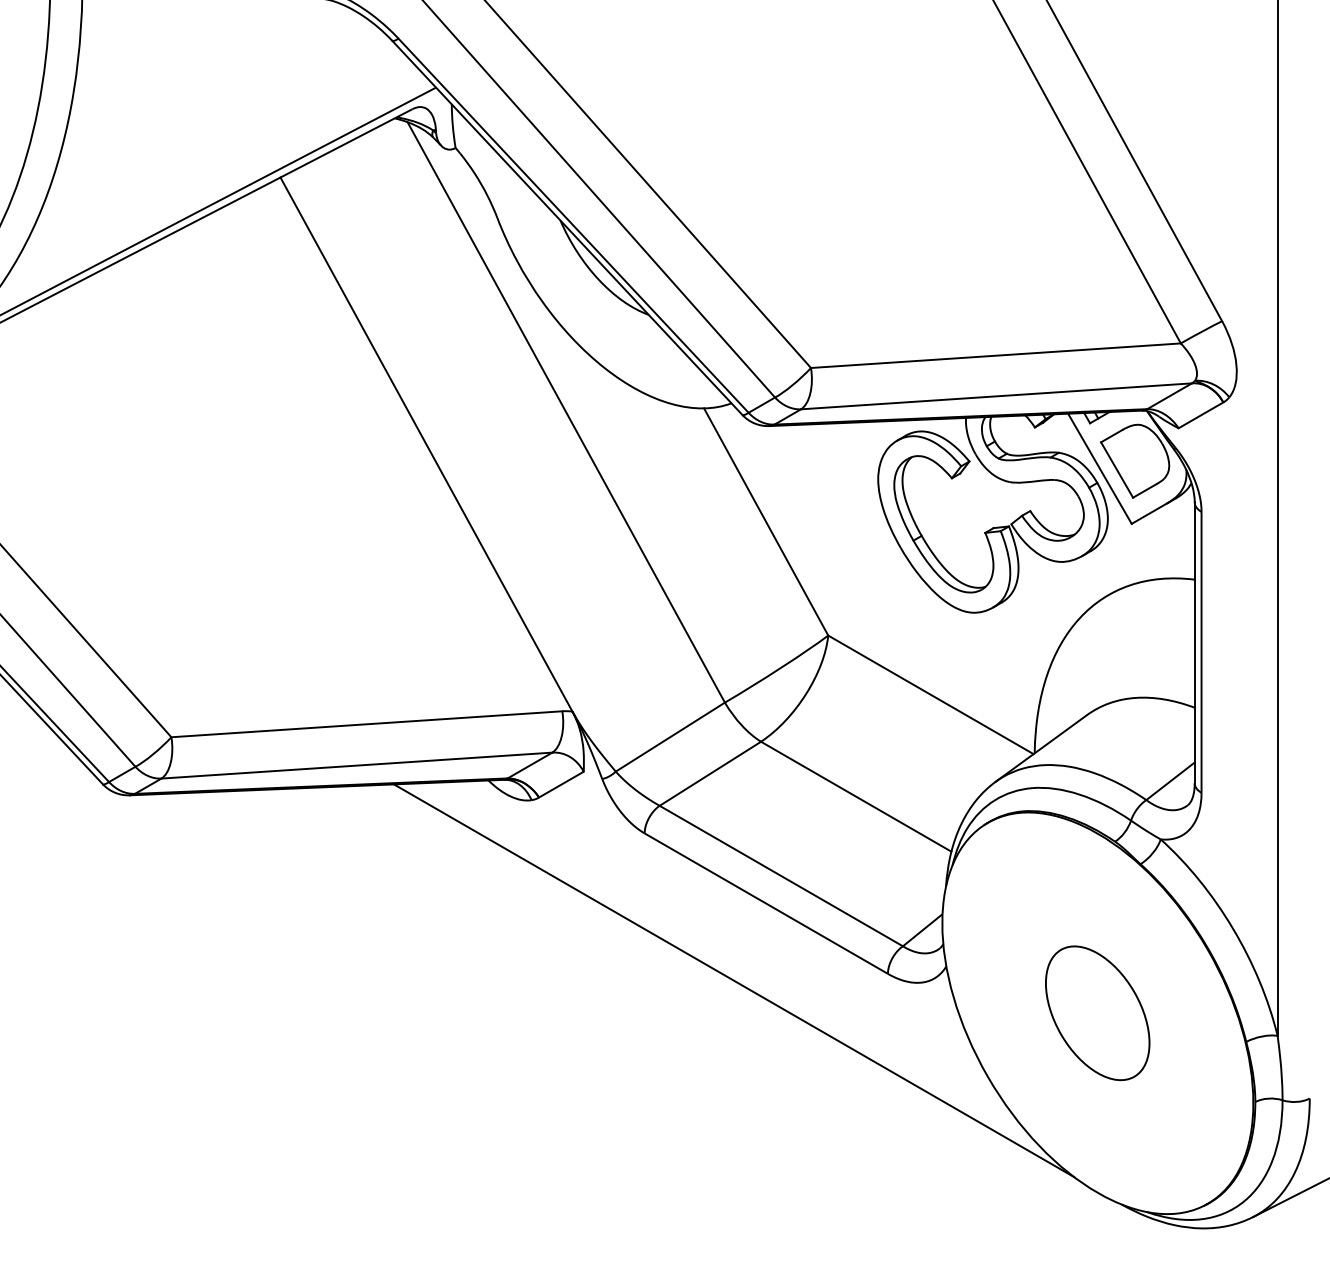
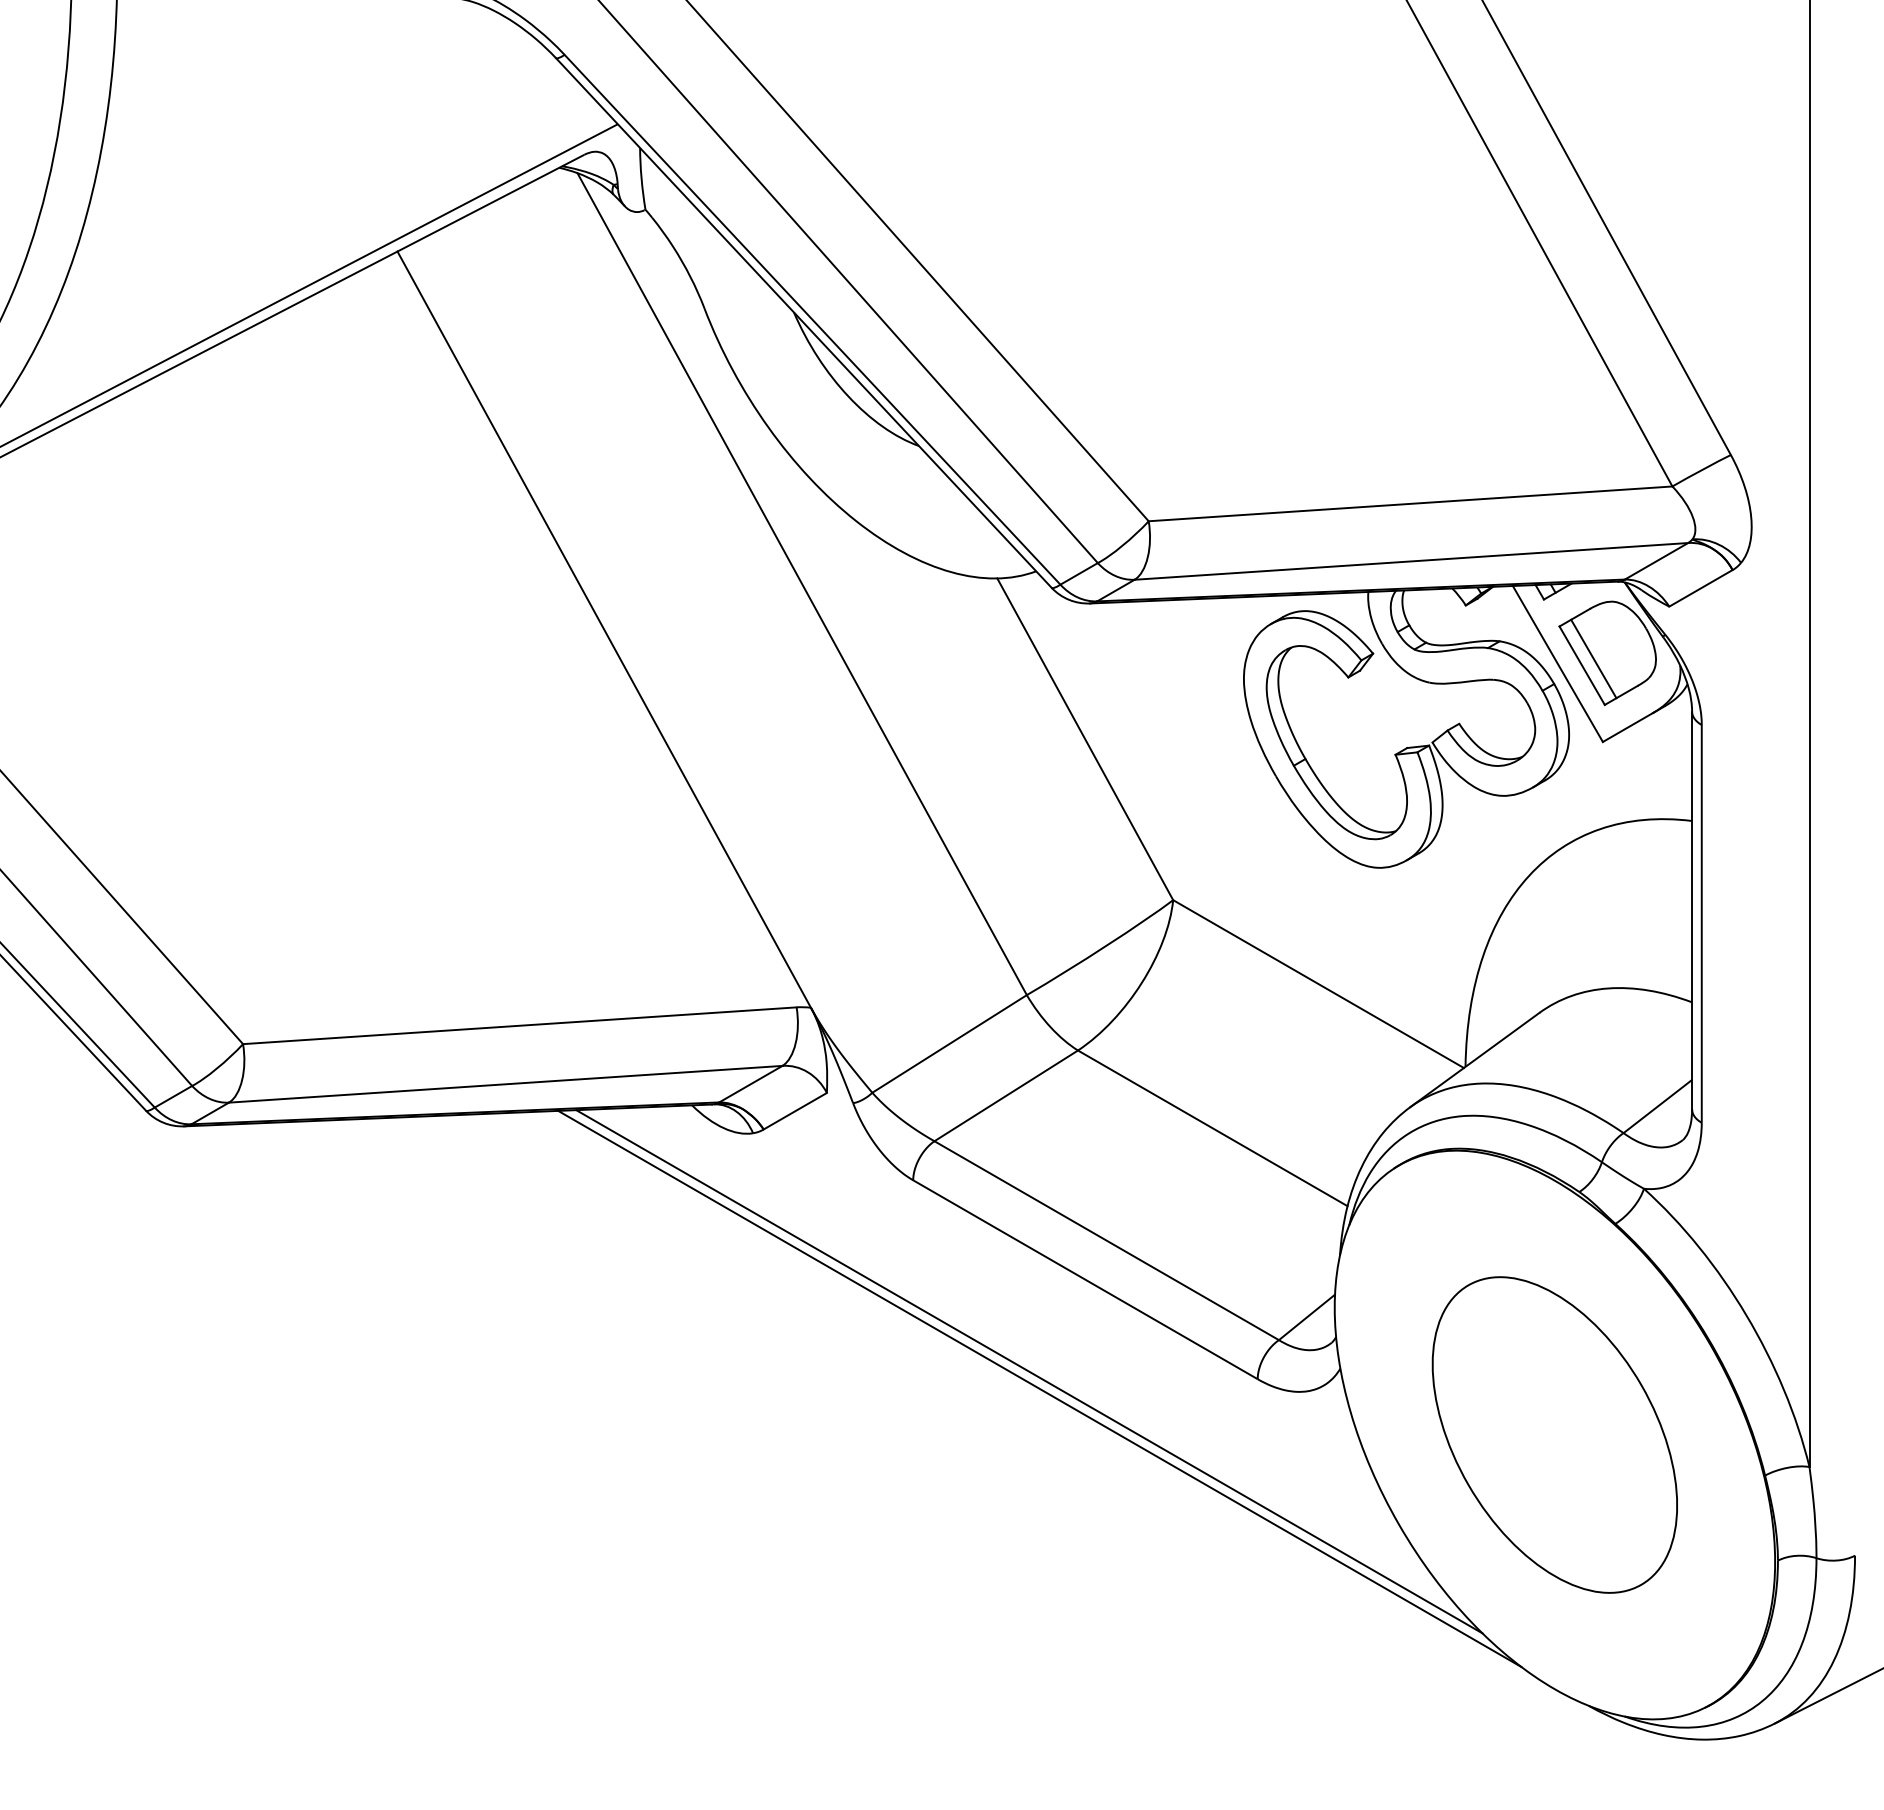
line: (1125, 464) -> (1593, 658), added
line: (726, 968) -> (1029, 1371), added
part: (1097, 1012) -> (1554, 1434), size x1.67

